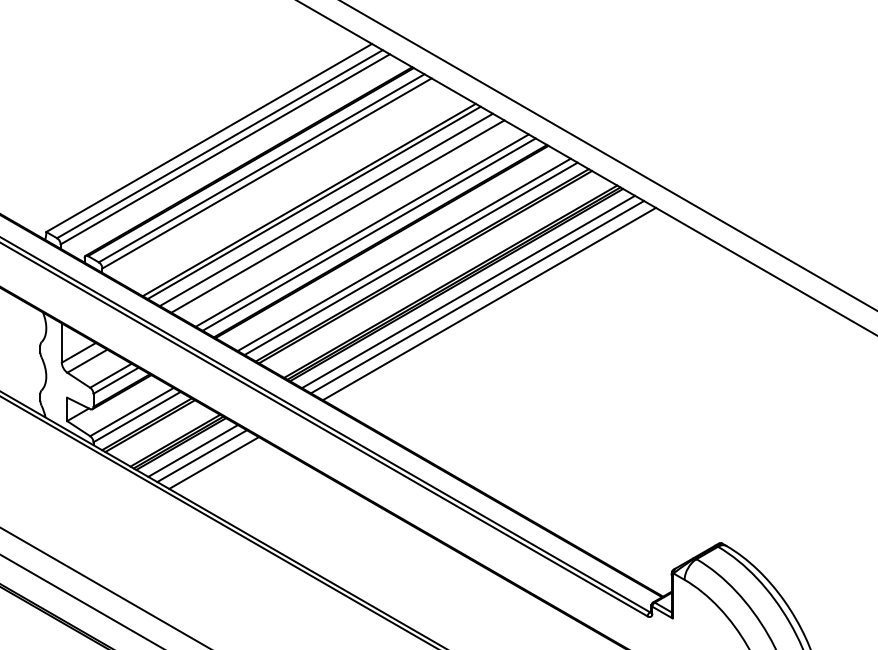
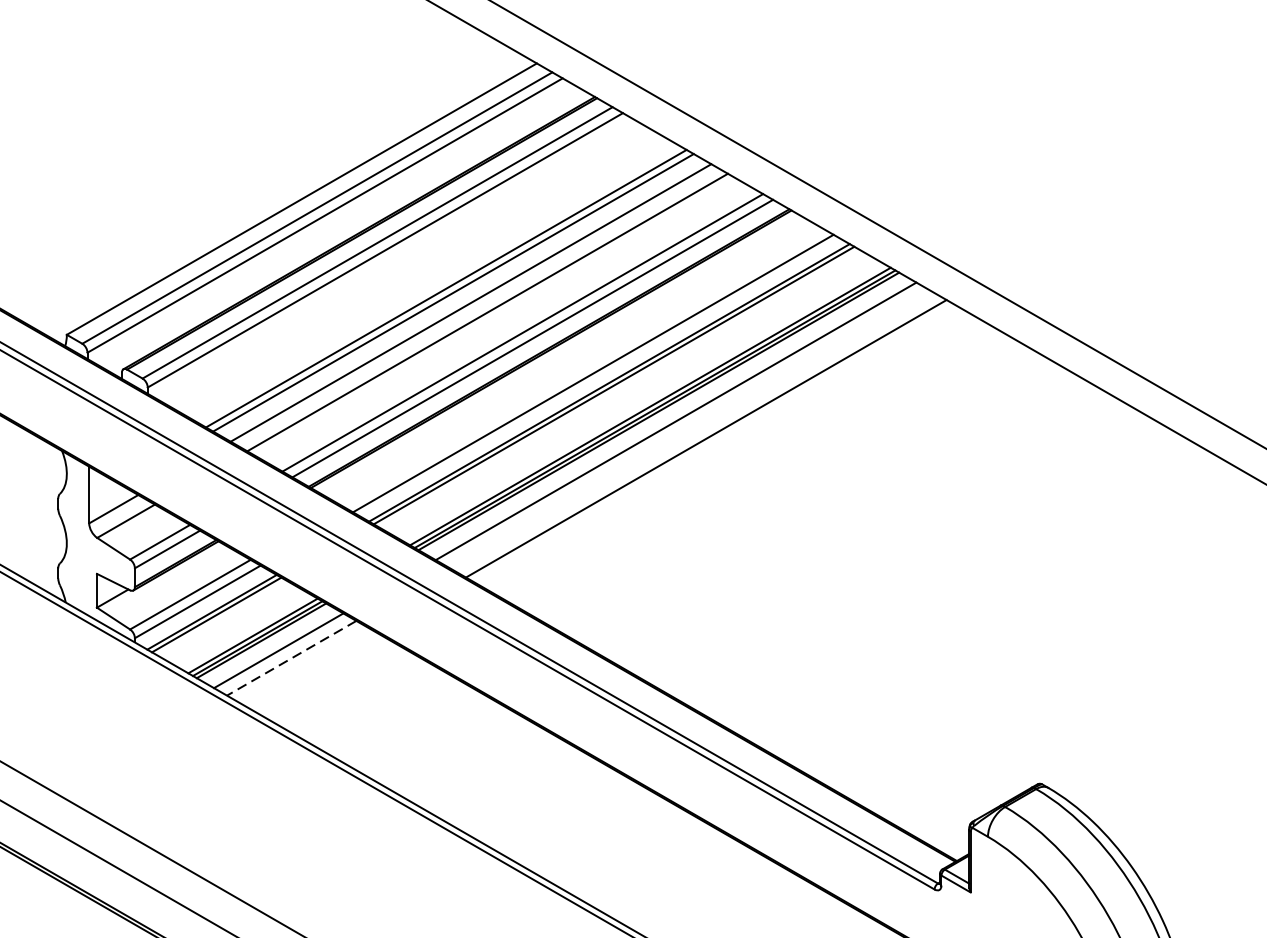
line: (403, 254) -> (582, 367), removed
line: (477, 297) -> (689, 429), removed
line: (202, 456) -> (292, 658), solid -> dashed
line: (213, 462) -> (308, 667), removed

